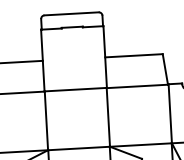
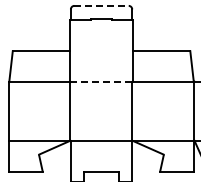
line: (72, 13) -> (102, 5), solid -> dashed
line: (75, 89) -> (101, 81), solid -> dashed

